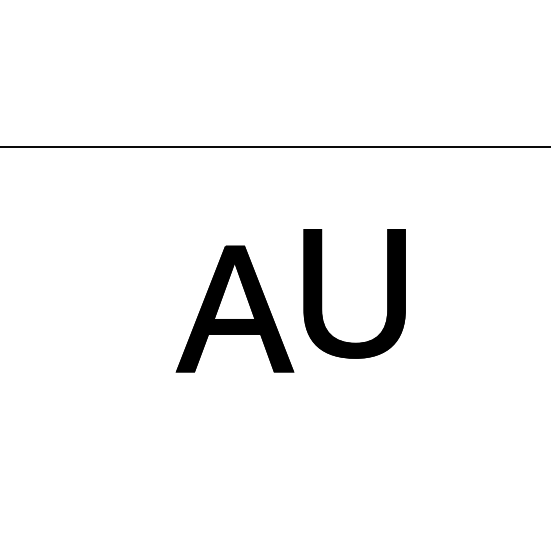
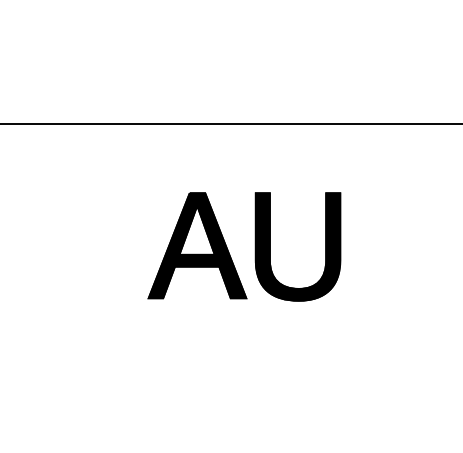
part: (235, 308) -> (197, 245), moved

